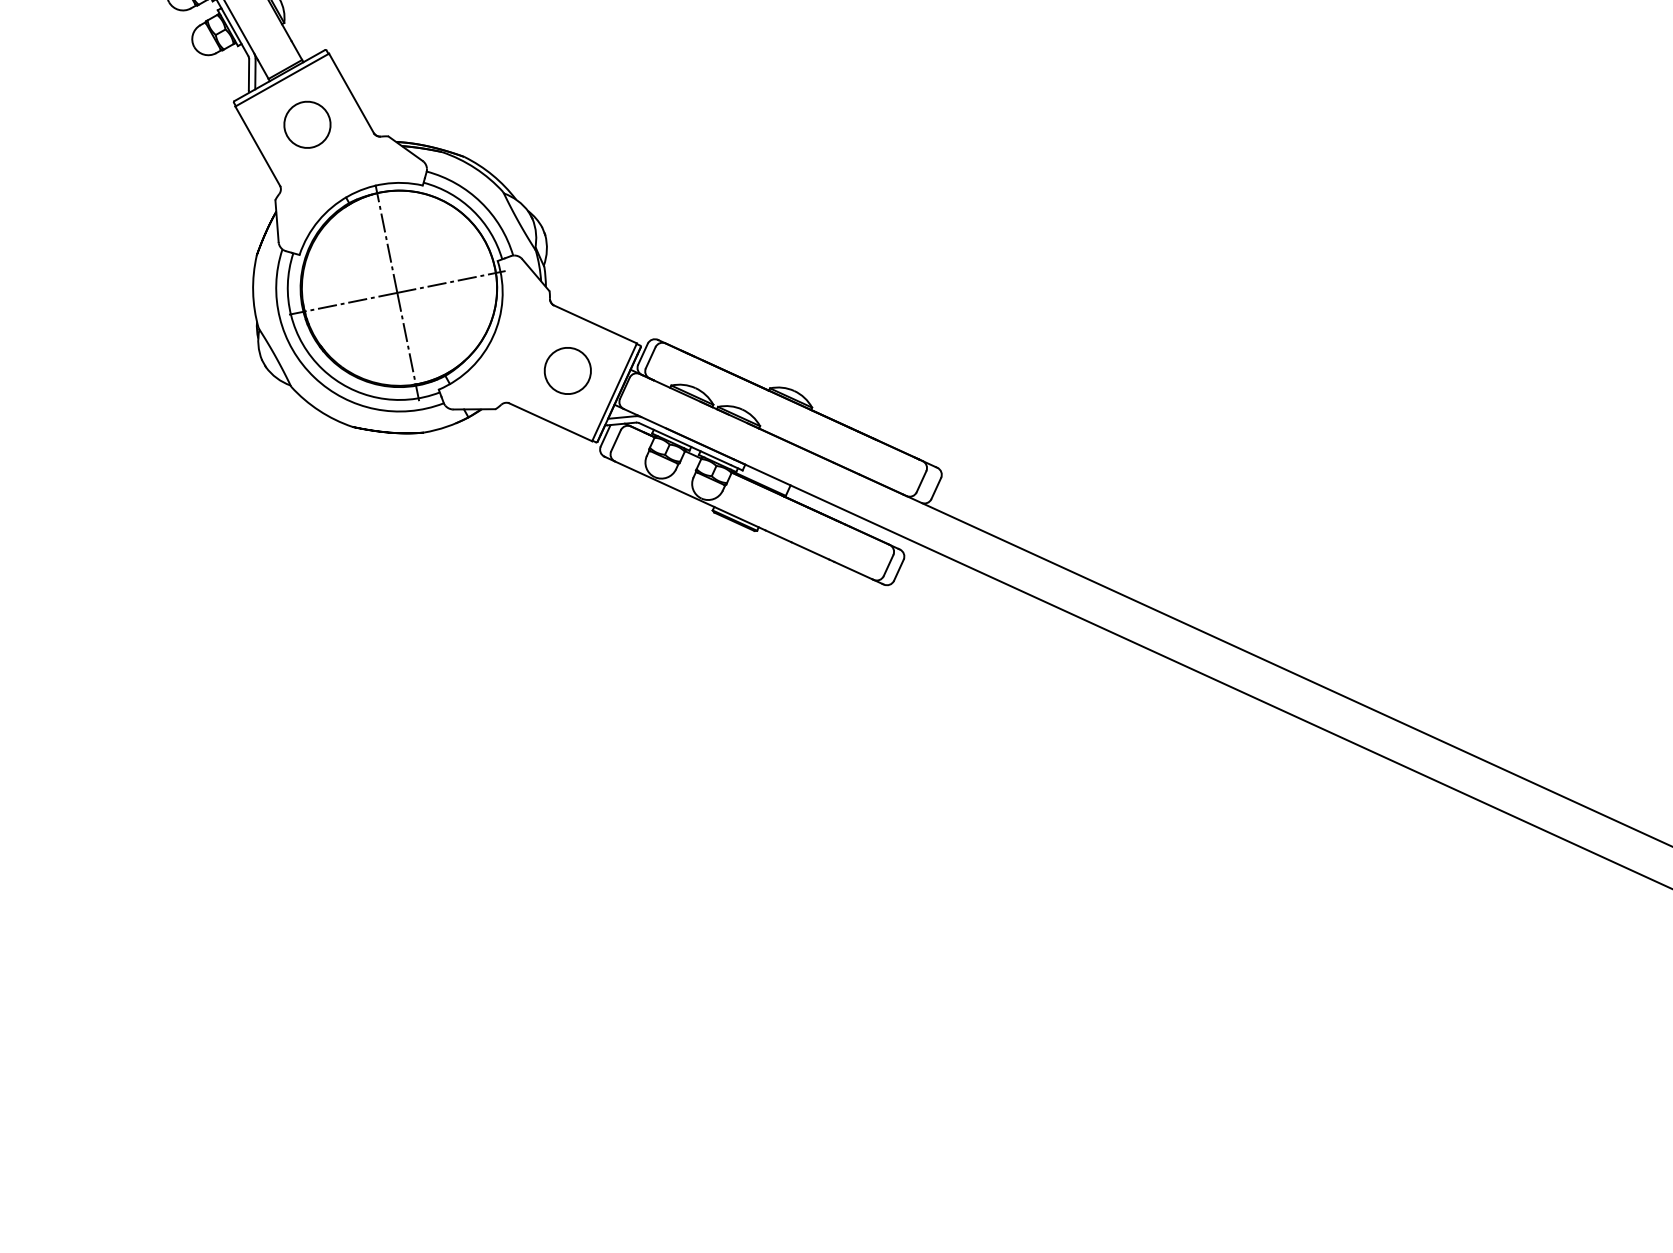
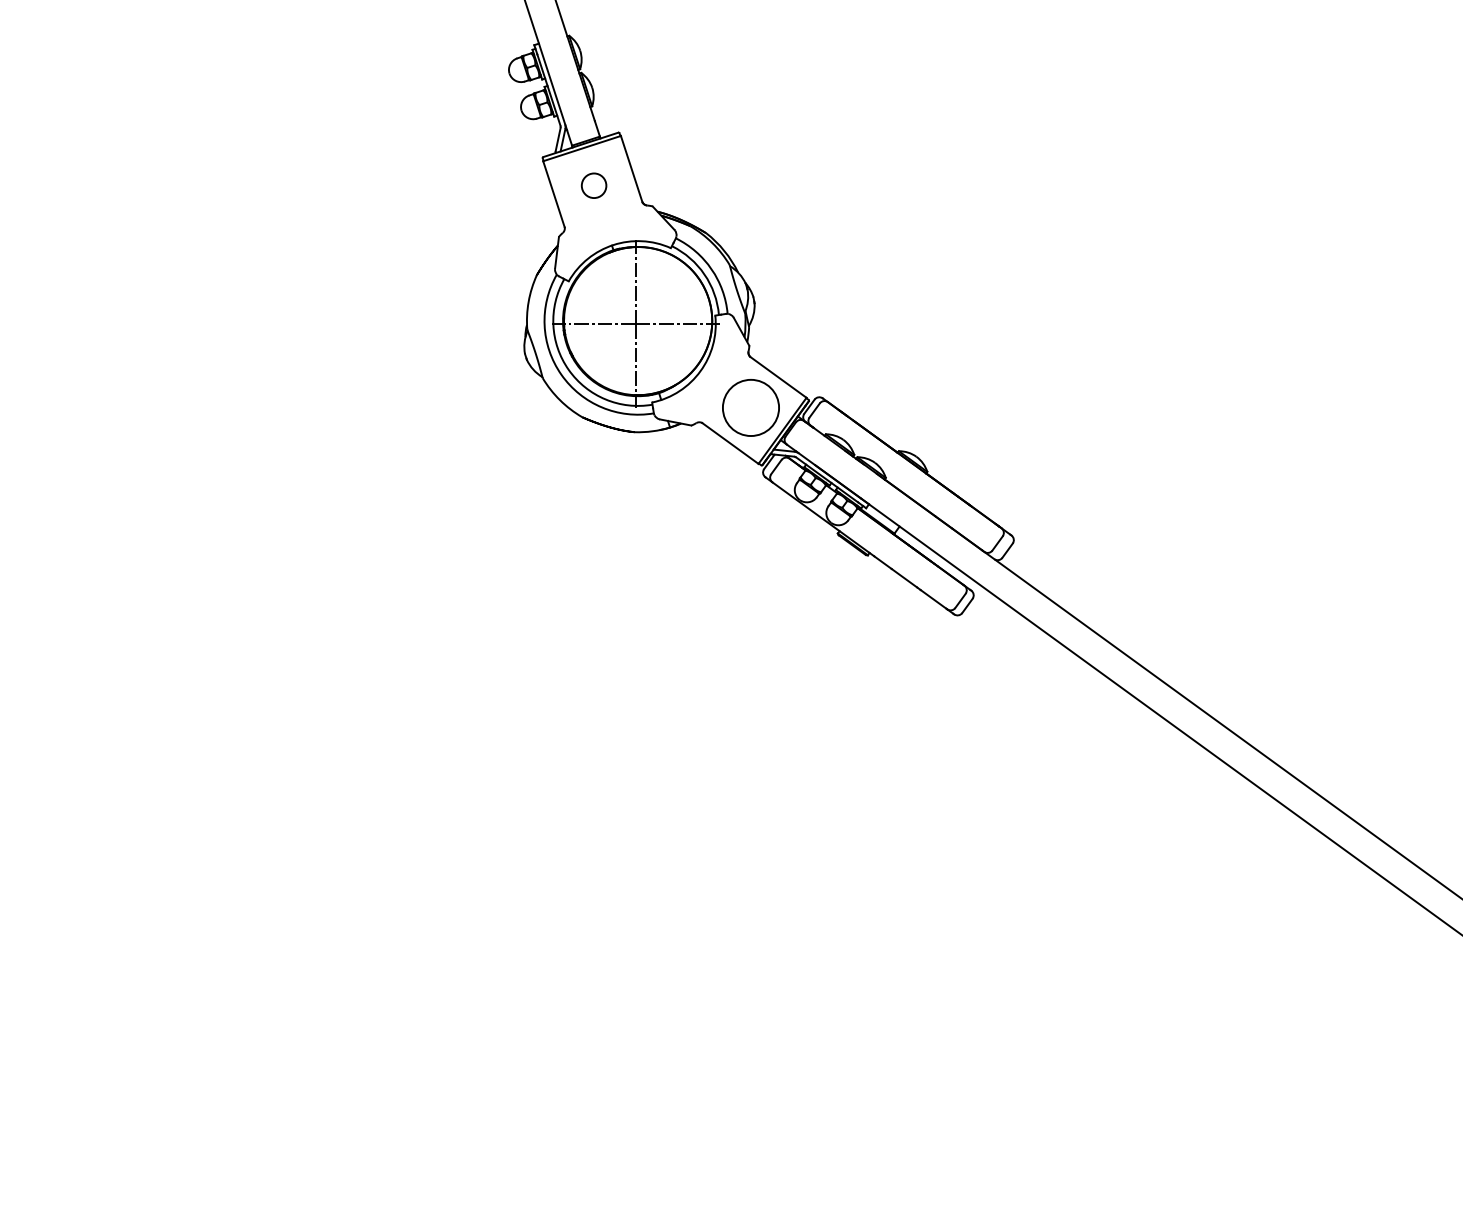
circle: (306, 124) -> (593, 185), size x0.7
circle: (567, 370) -> (750, 407), size x1.6

